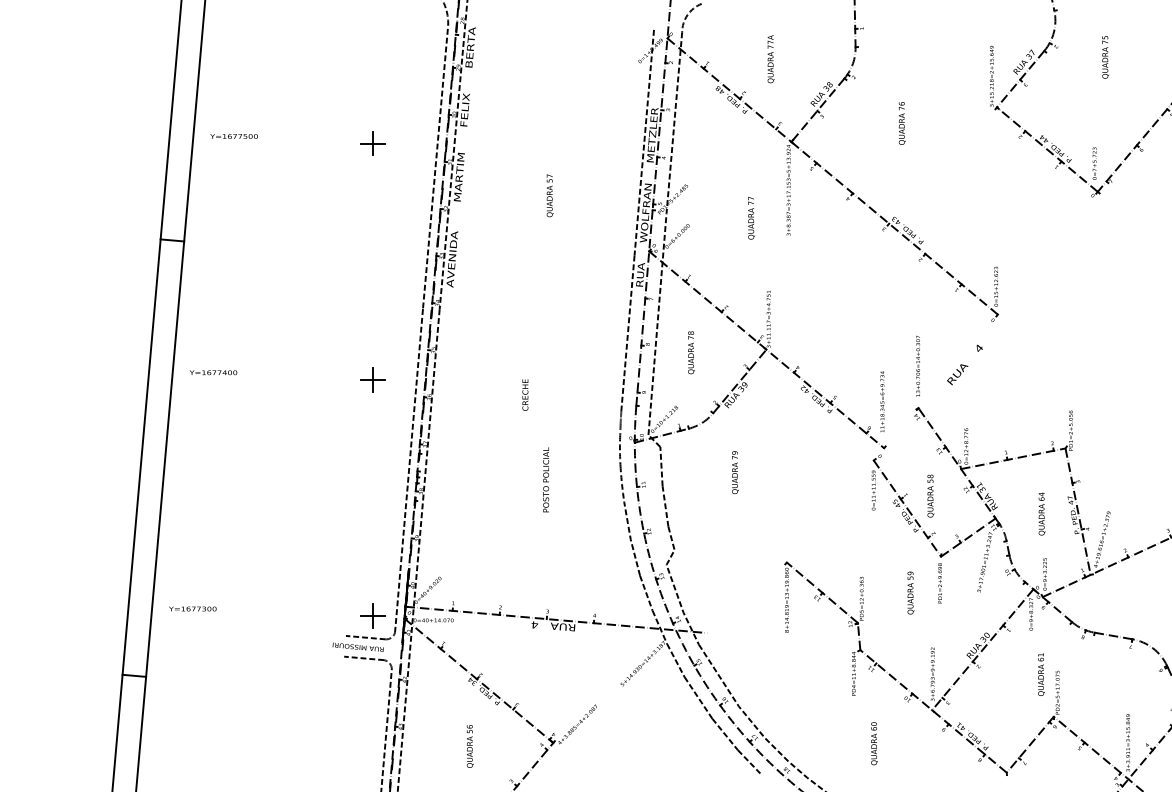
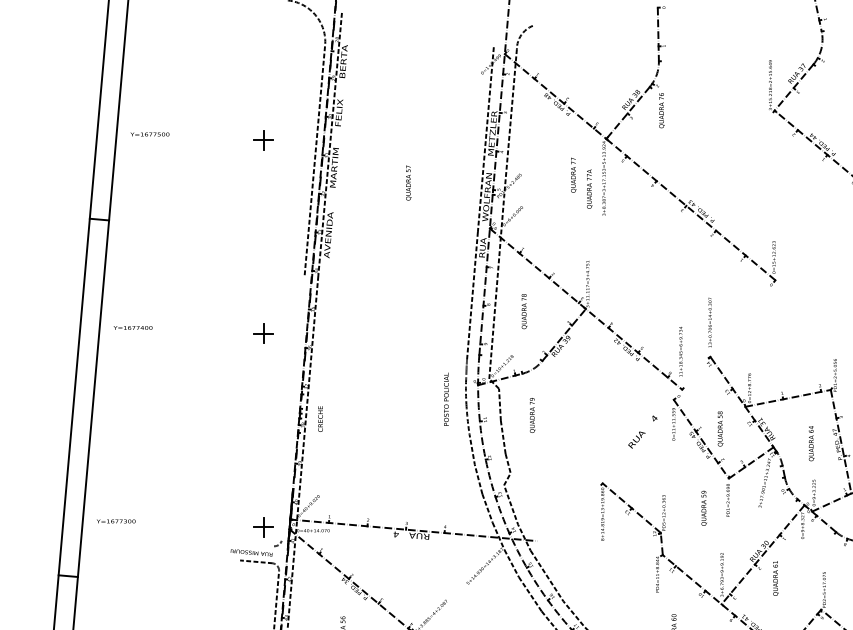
text: (770, 59) -> (589, 189), moved
text: (901, 123) -> (661, 110), moved
text: (751, 218) -> (573, 175), moved
text: (964, 364) -> (642, 431), moved
text: (525, 394) -> (320, 418), moved
line: (409, 470) -> (293, 407), removed
text: (735, 472) -> (532, 415), moved
text: (546, 479) -> (446, 398), moved
line: (365, 637) -> (257, 544), removed
text: (1041, 674) -> (775, 578), moved

